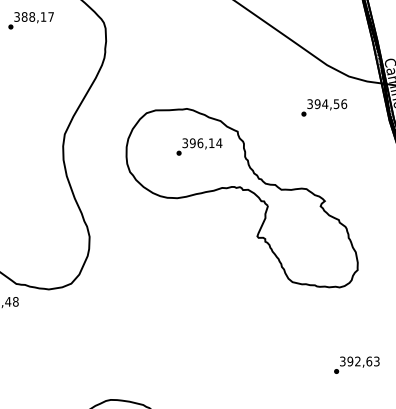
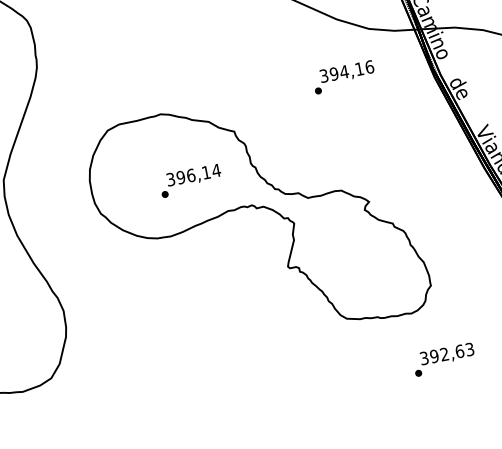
text: (336, 104) -> (359, 69), 394,56 -> 394,16
text: (199, 146) -> (190, 180), moved
text: (356, 364) -> (443, 358), moved

